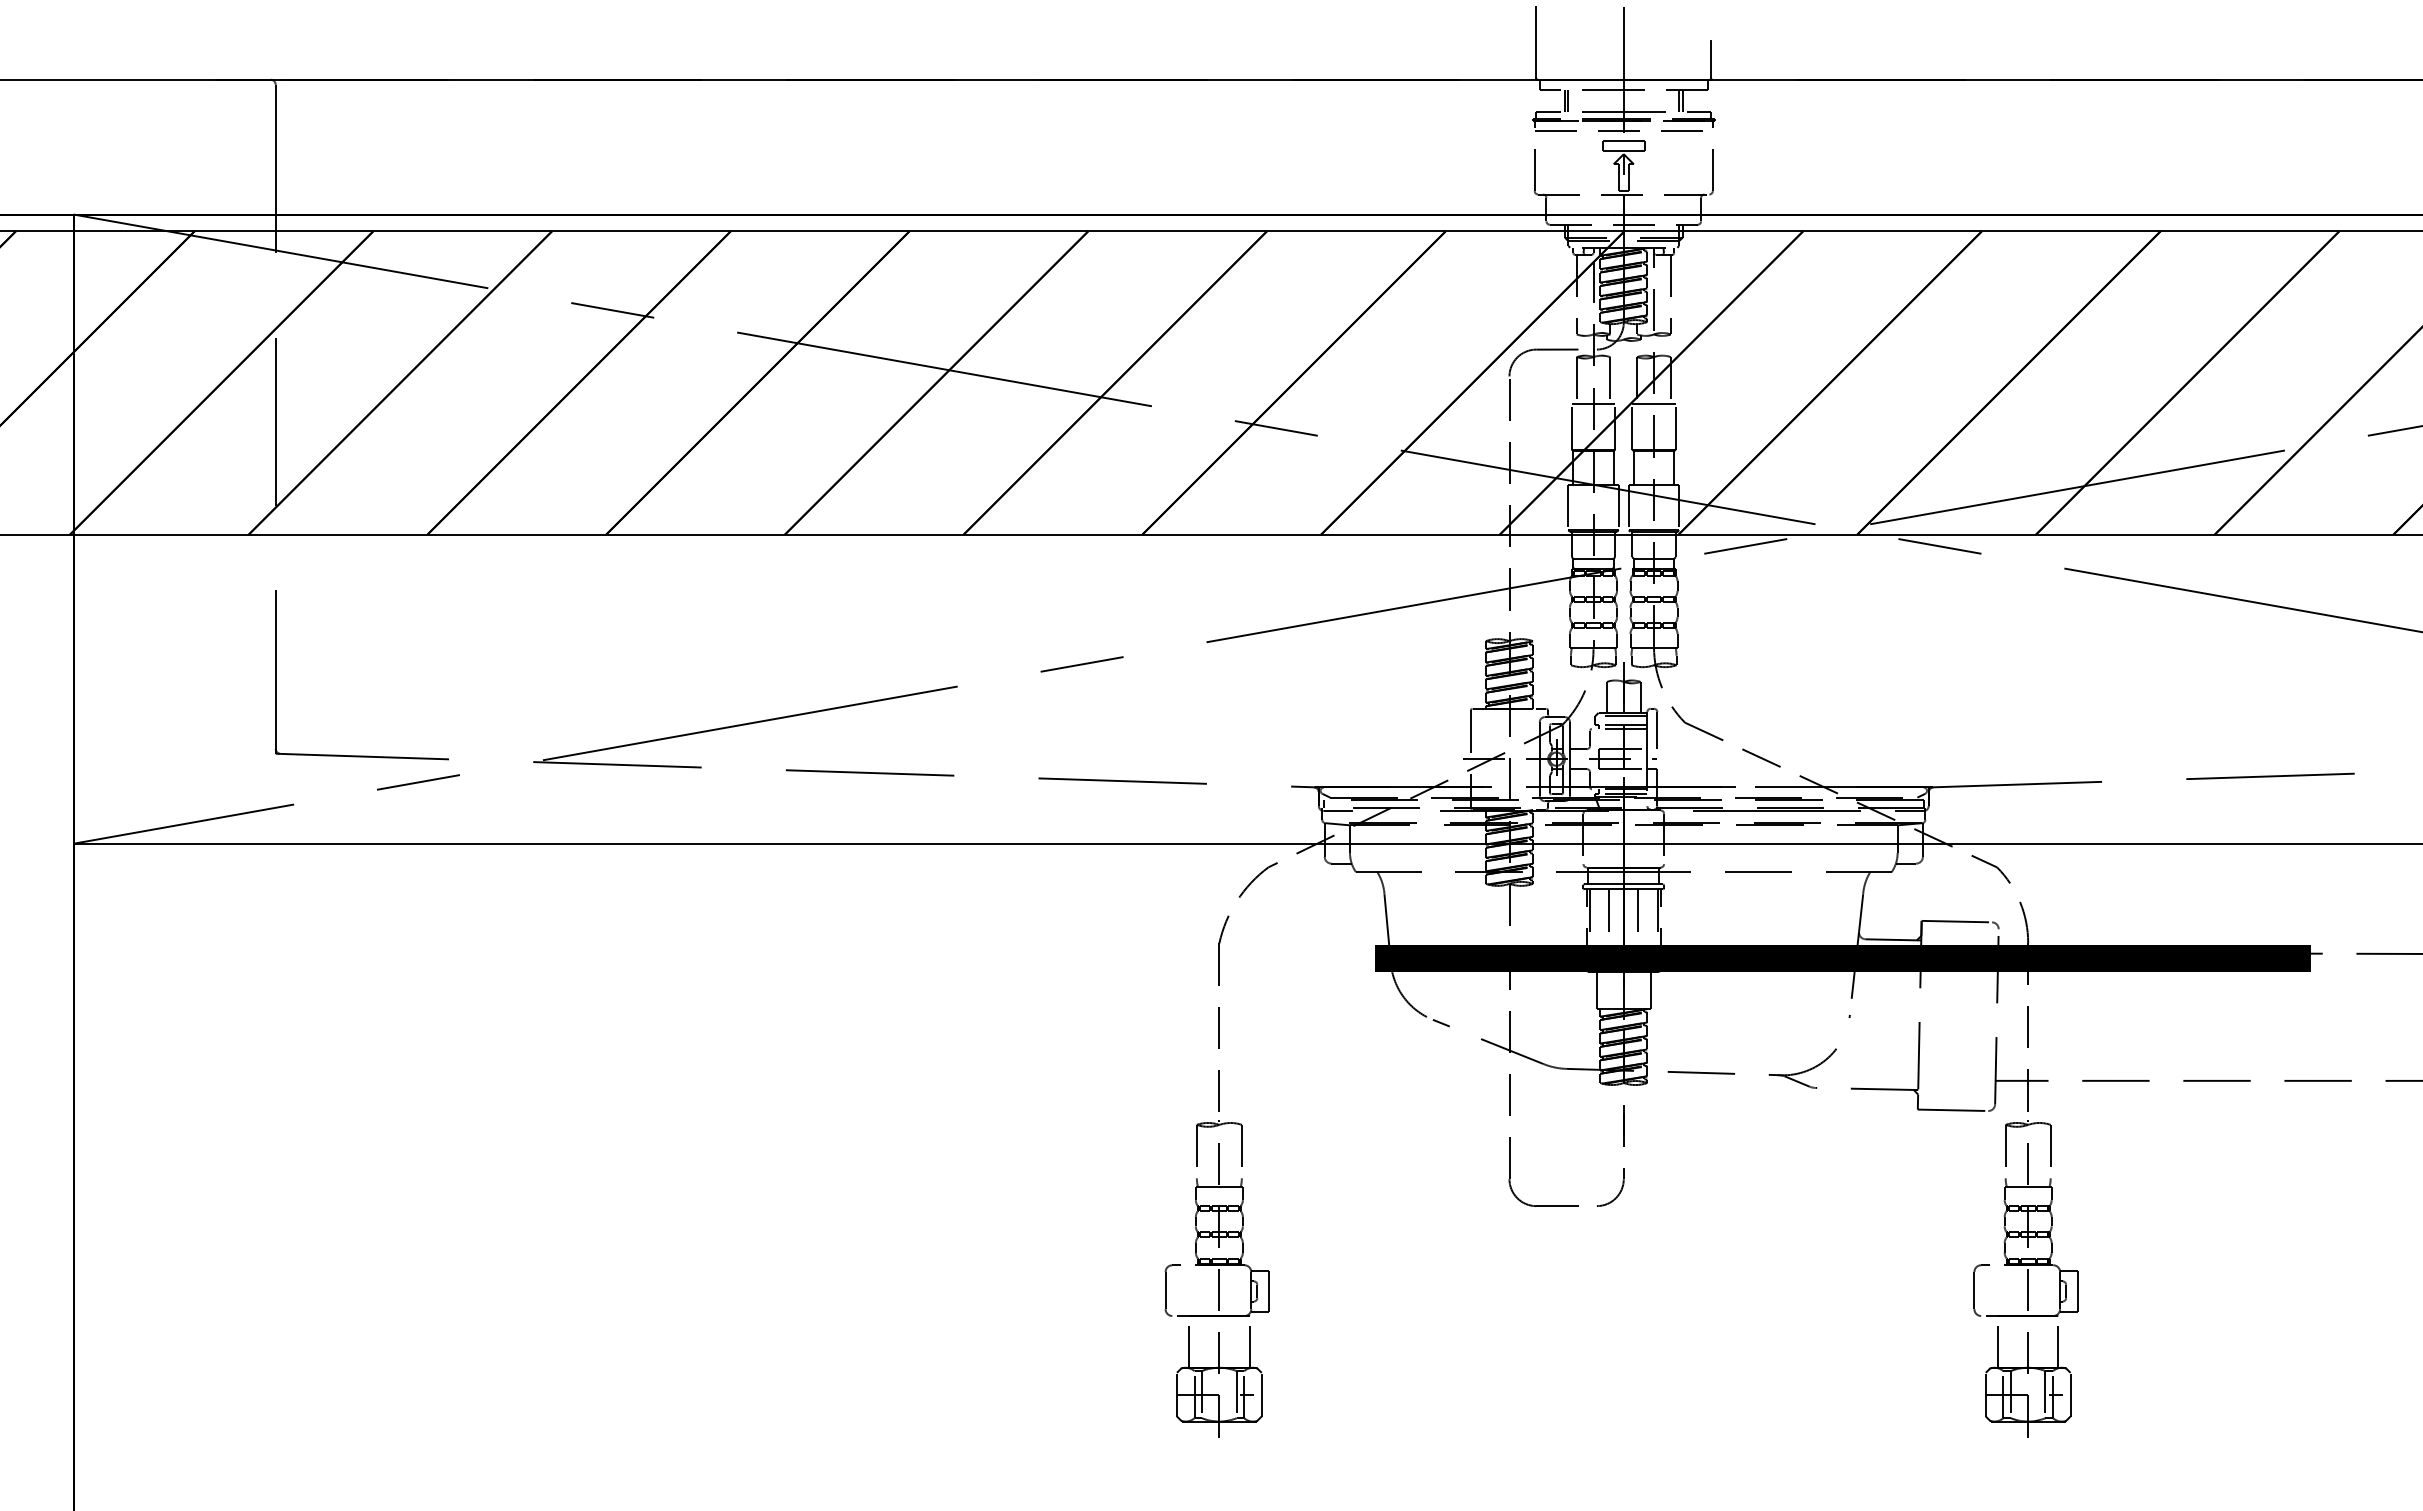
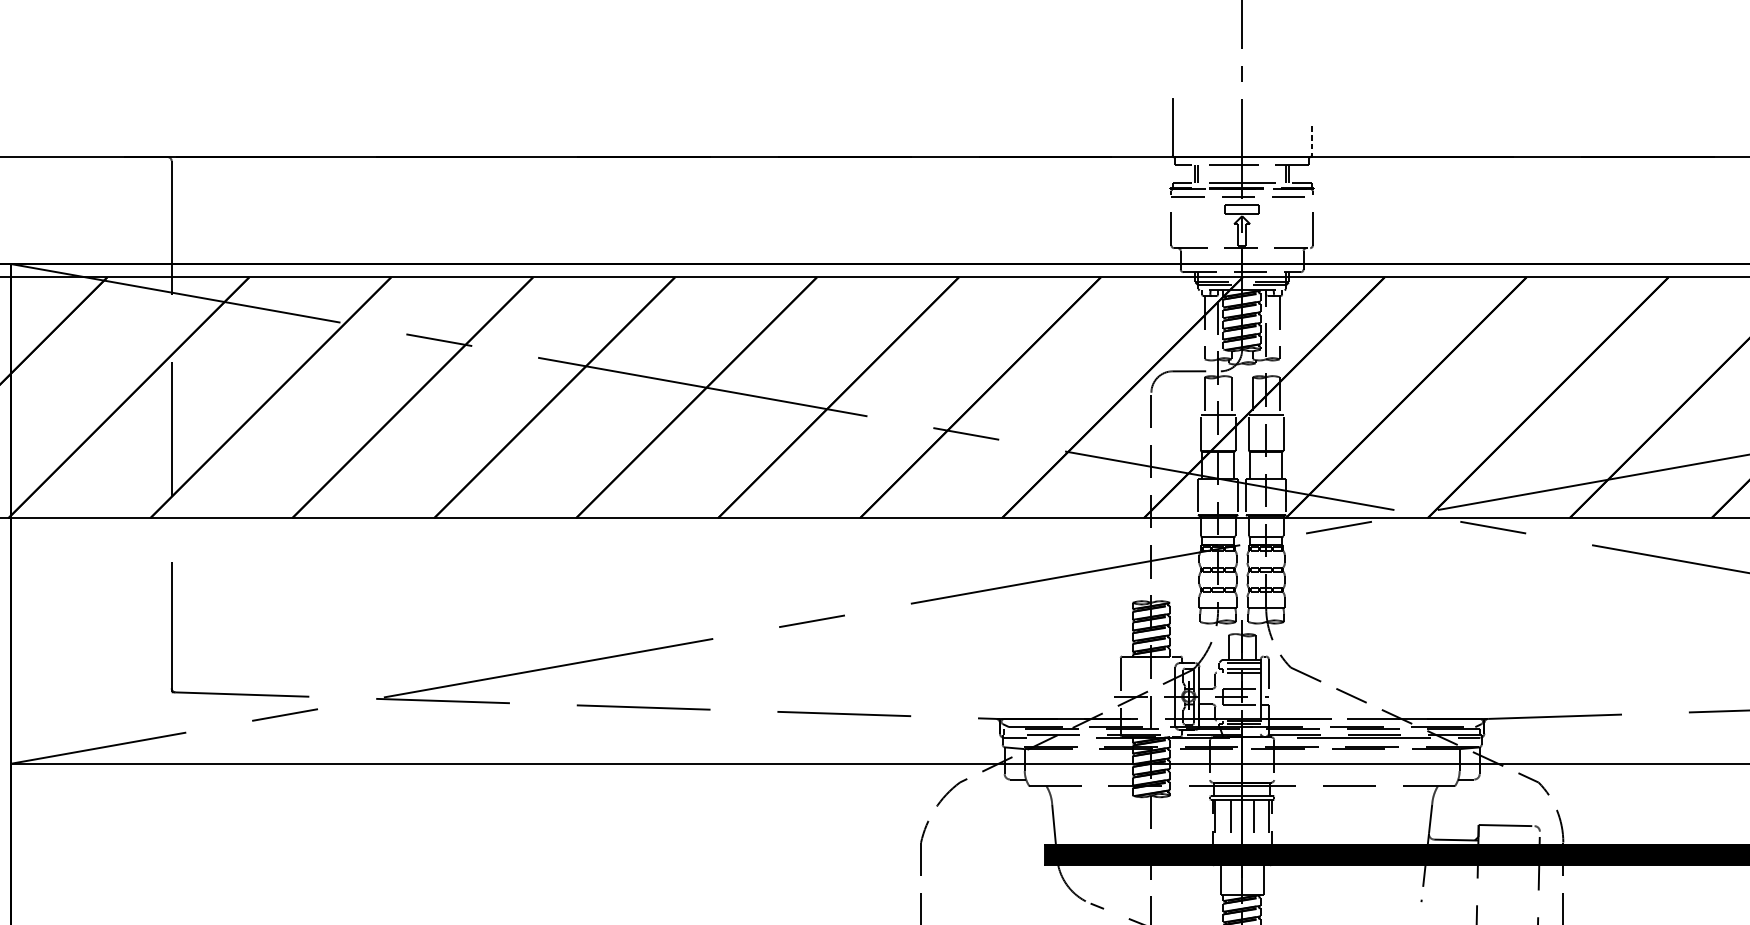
line: (1711, 59) -> (1311, 140), solid -> dashed

